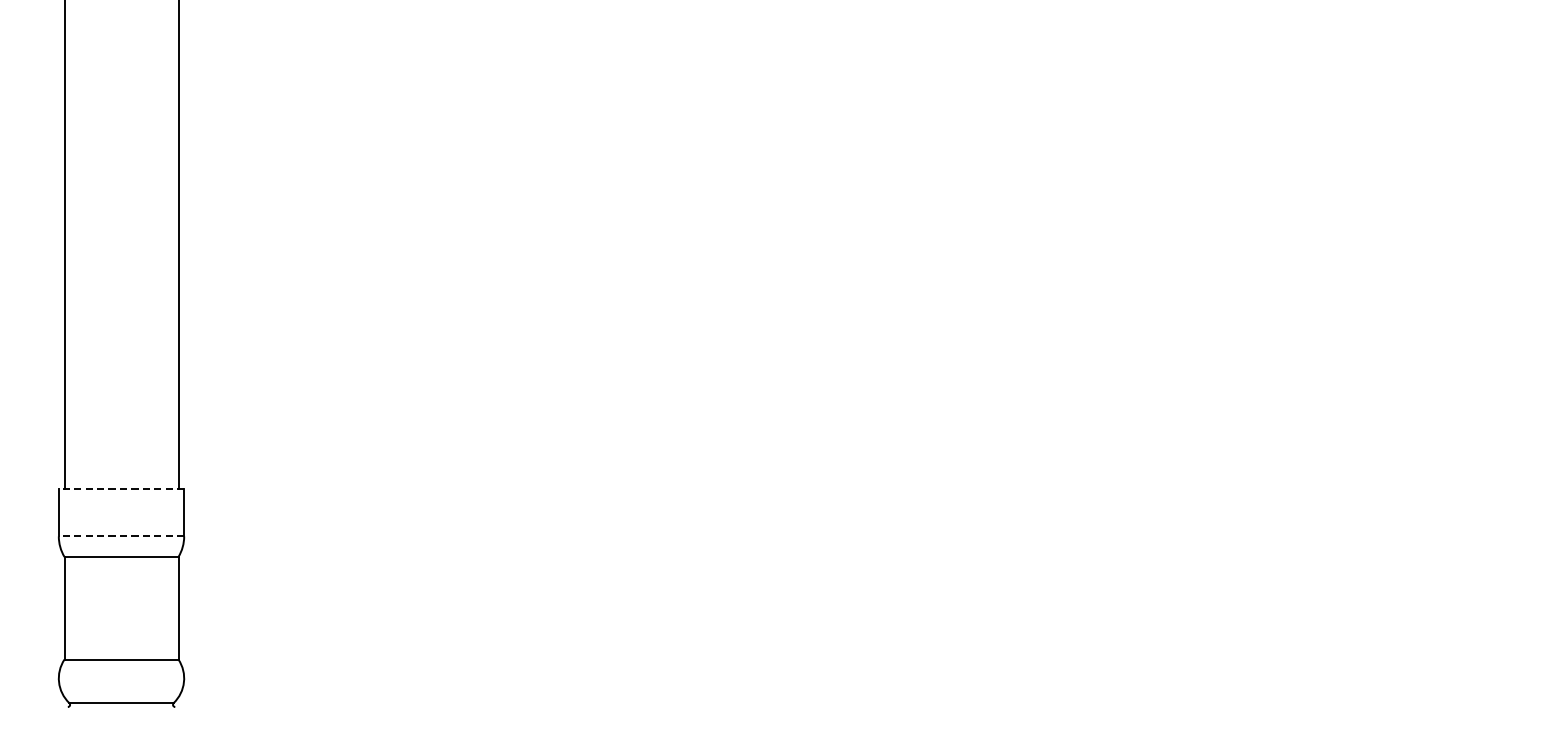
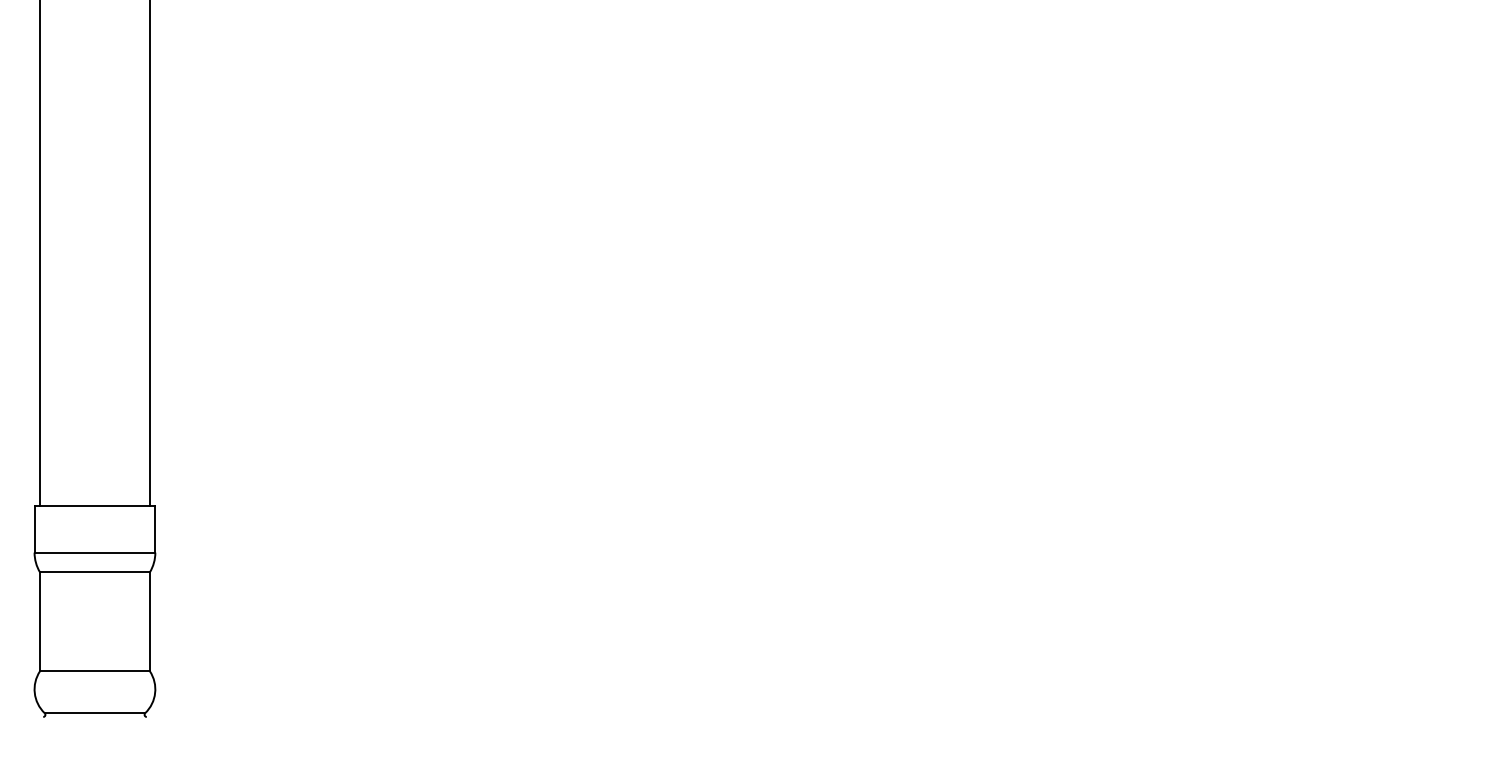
line: (121, 488) -> (94, 506), dashed -> solid
line: (121, 536) -> (94, 552), dashed -> solid

